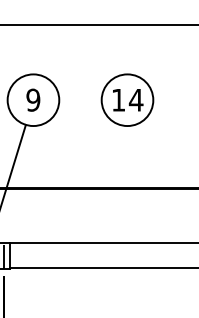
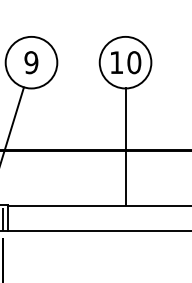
text: (135, 99) -> (133, 61), 14 -> 10
line: (127, 184) -> (125, 146), added

